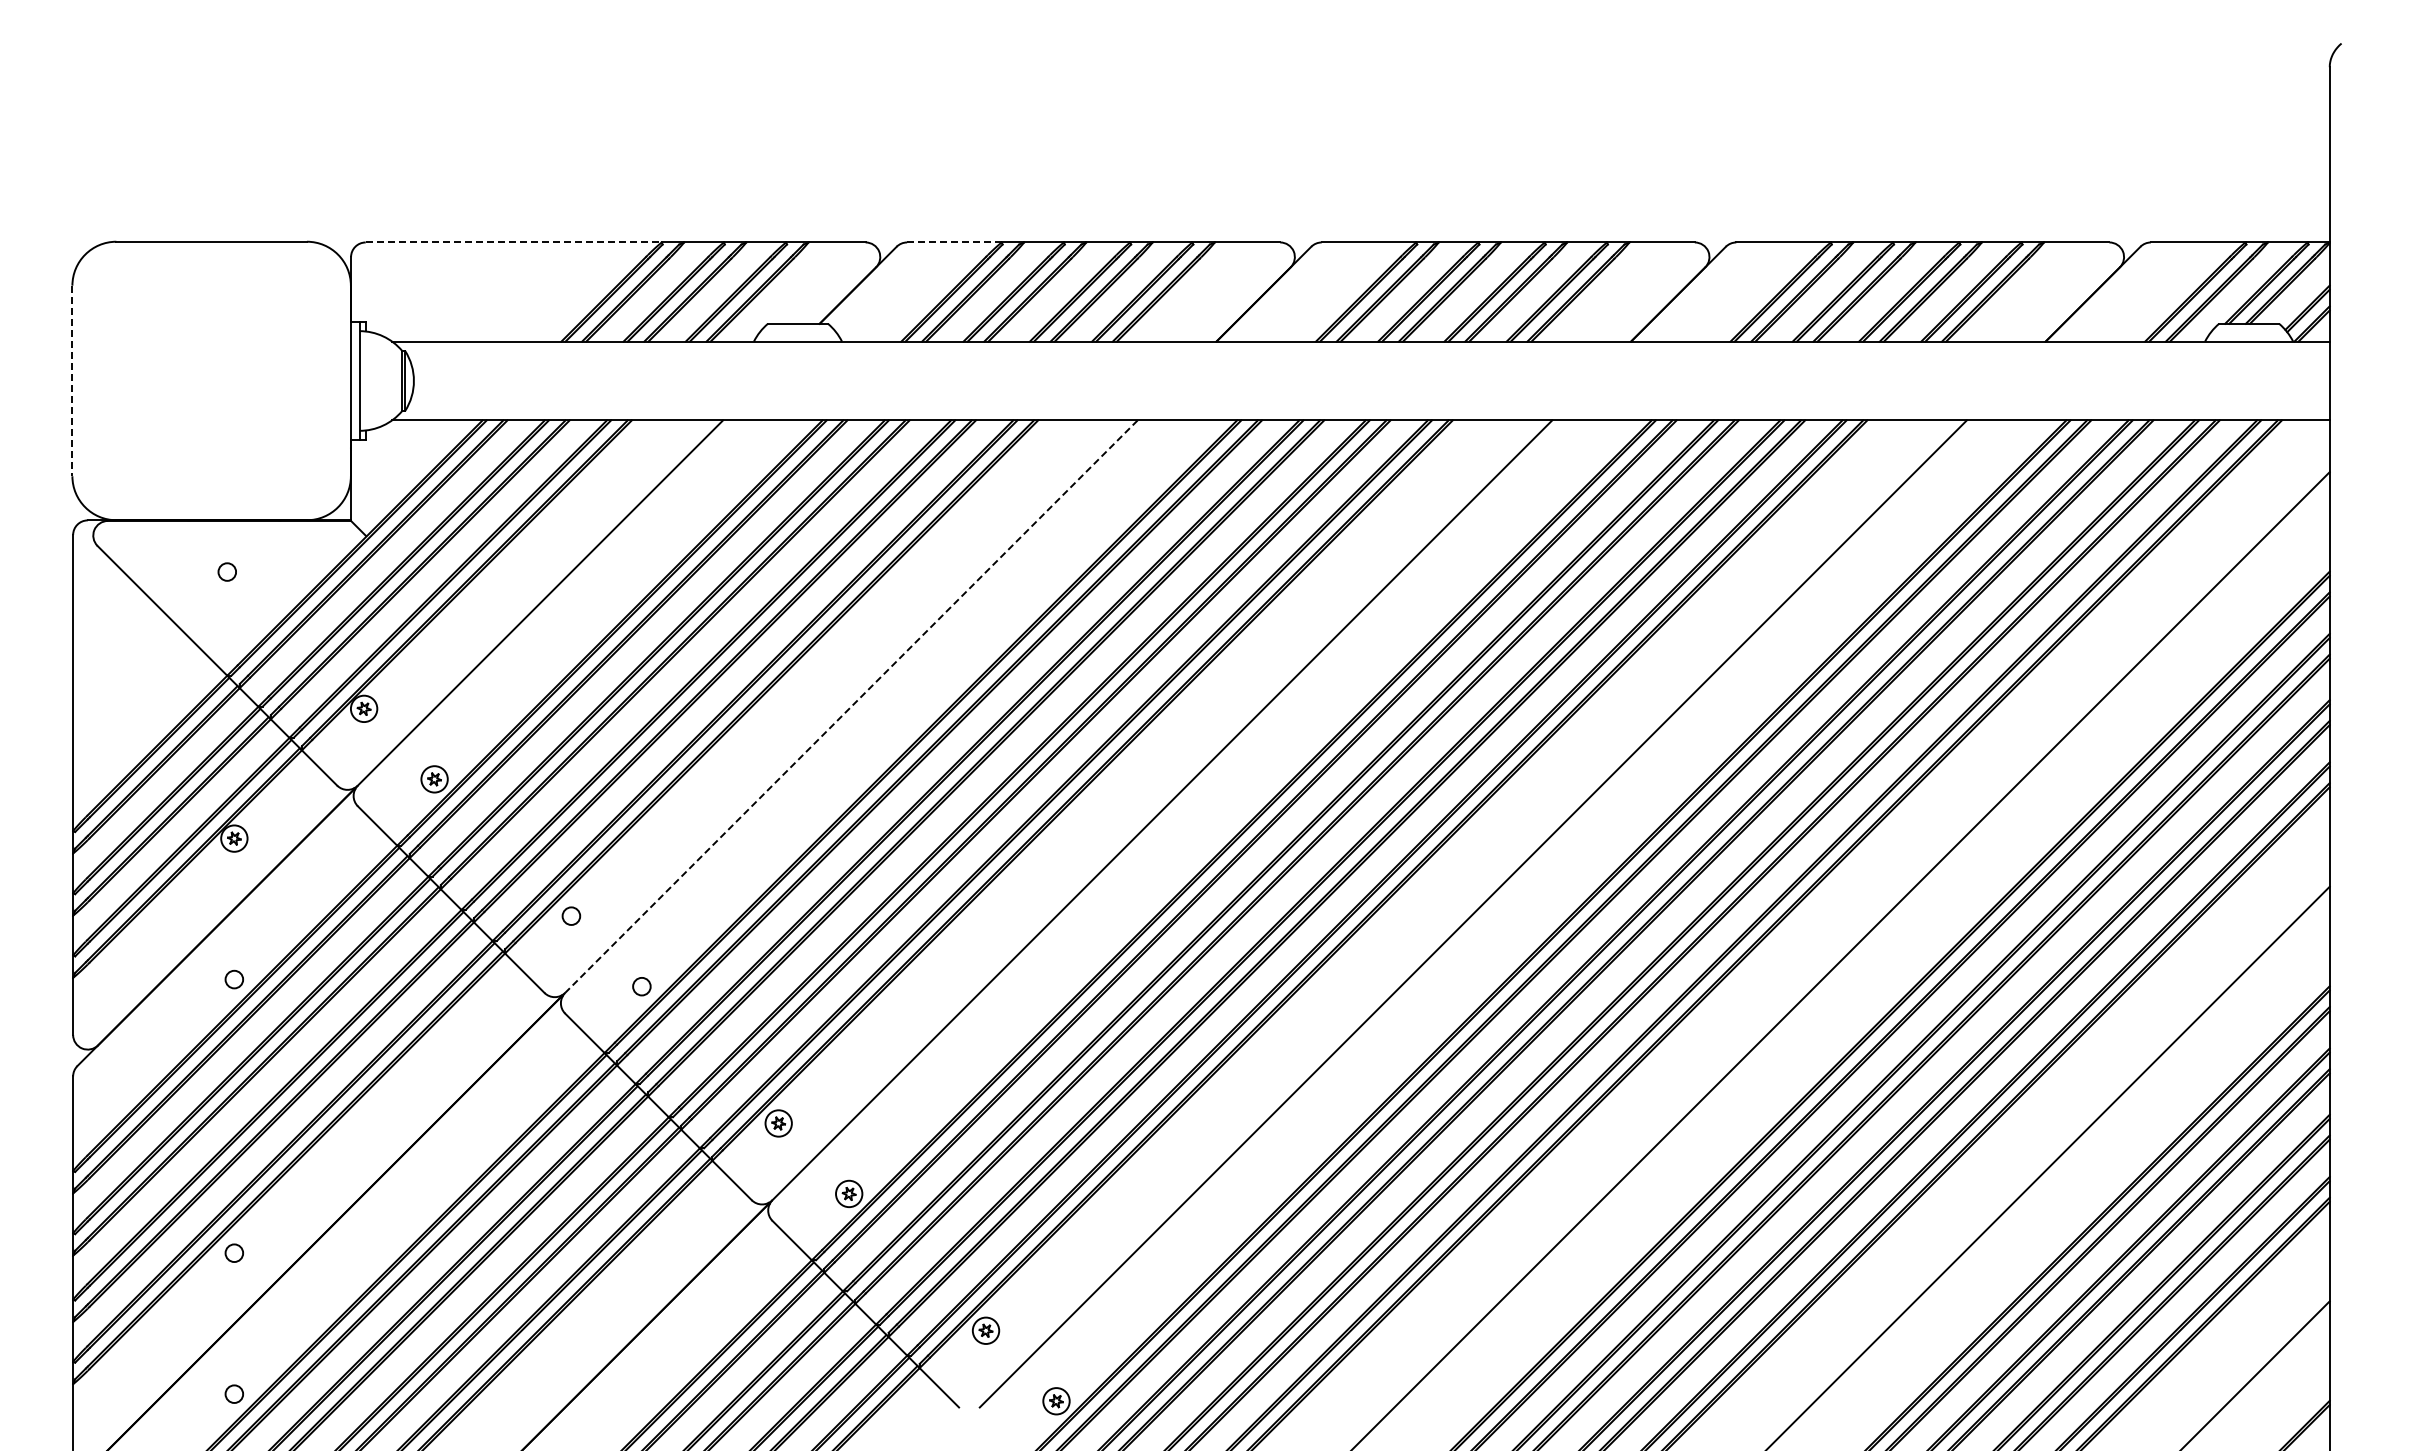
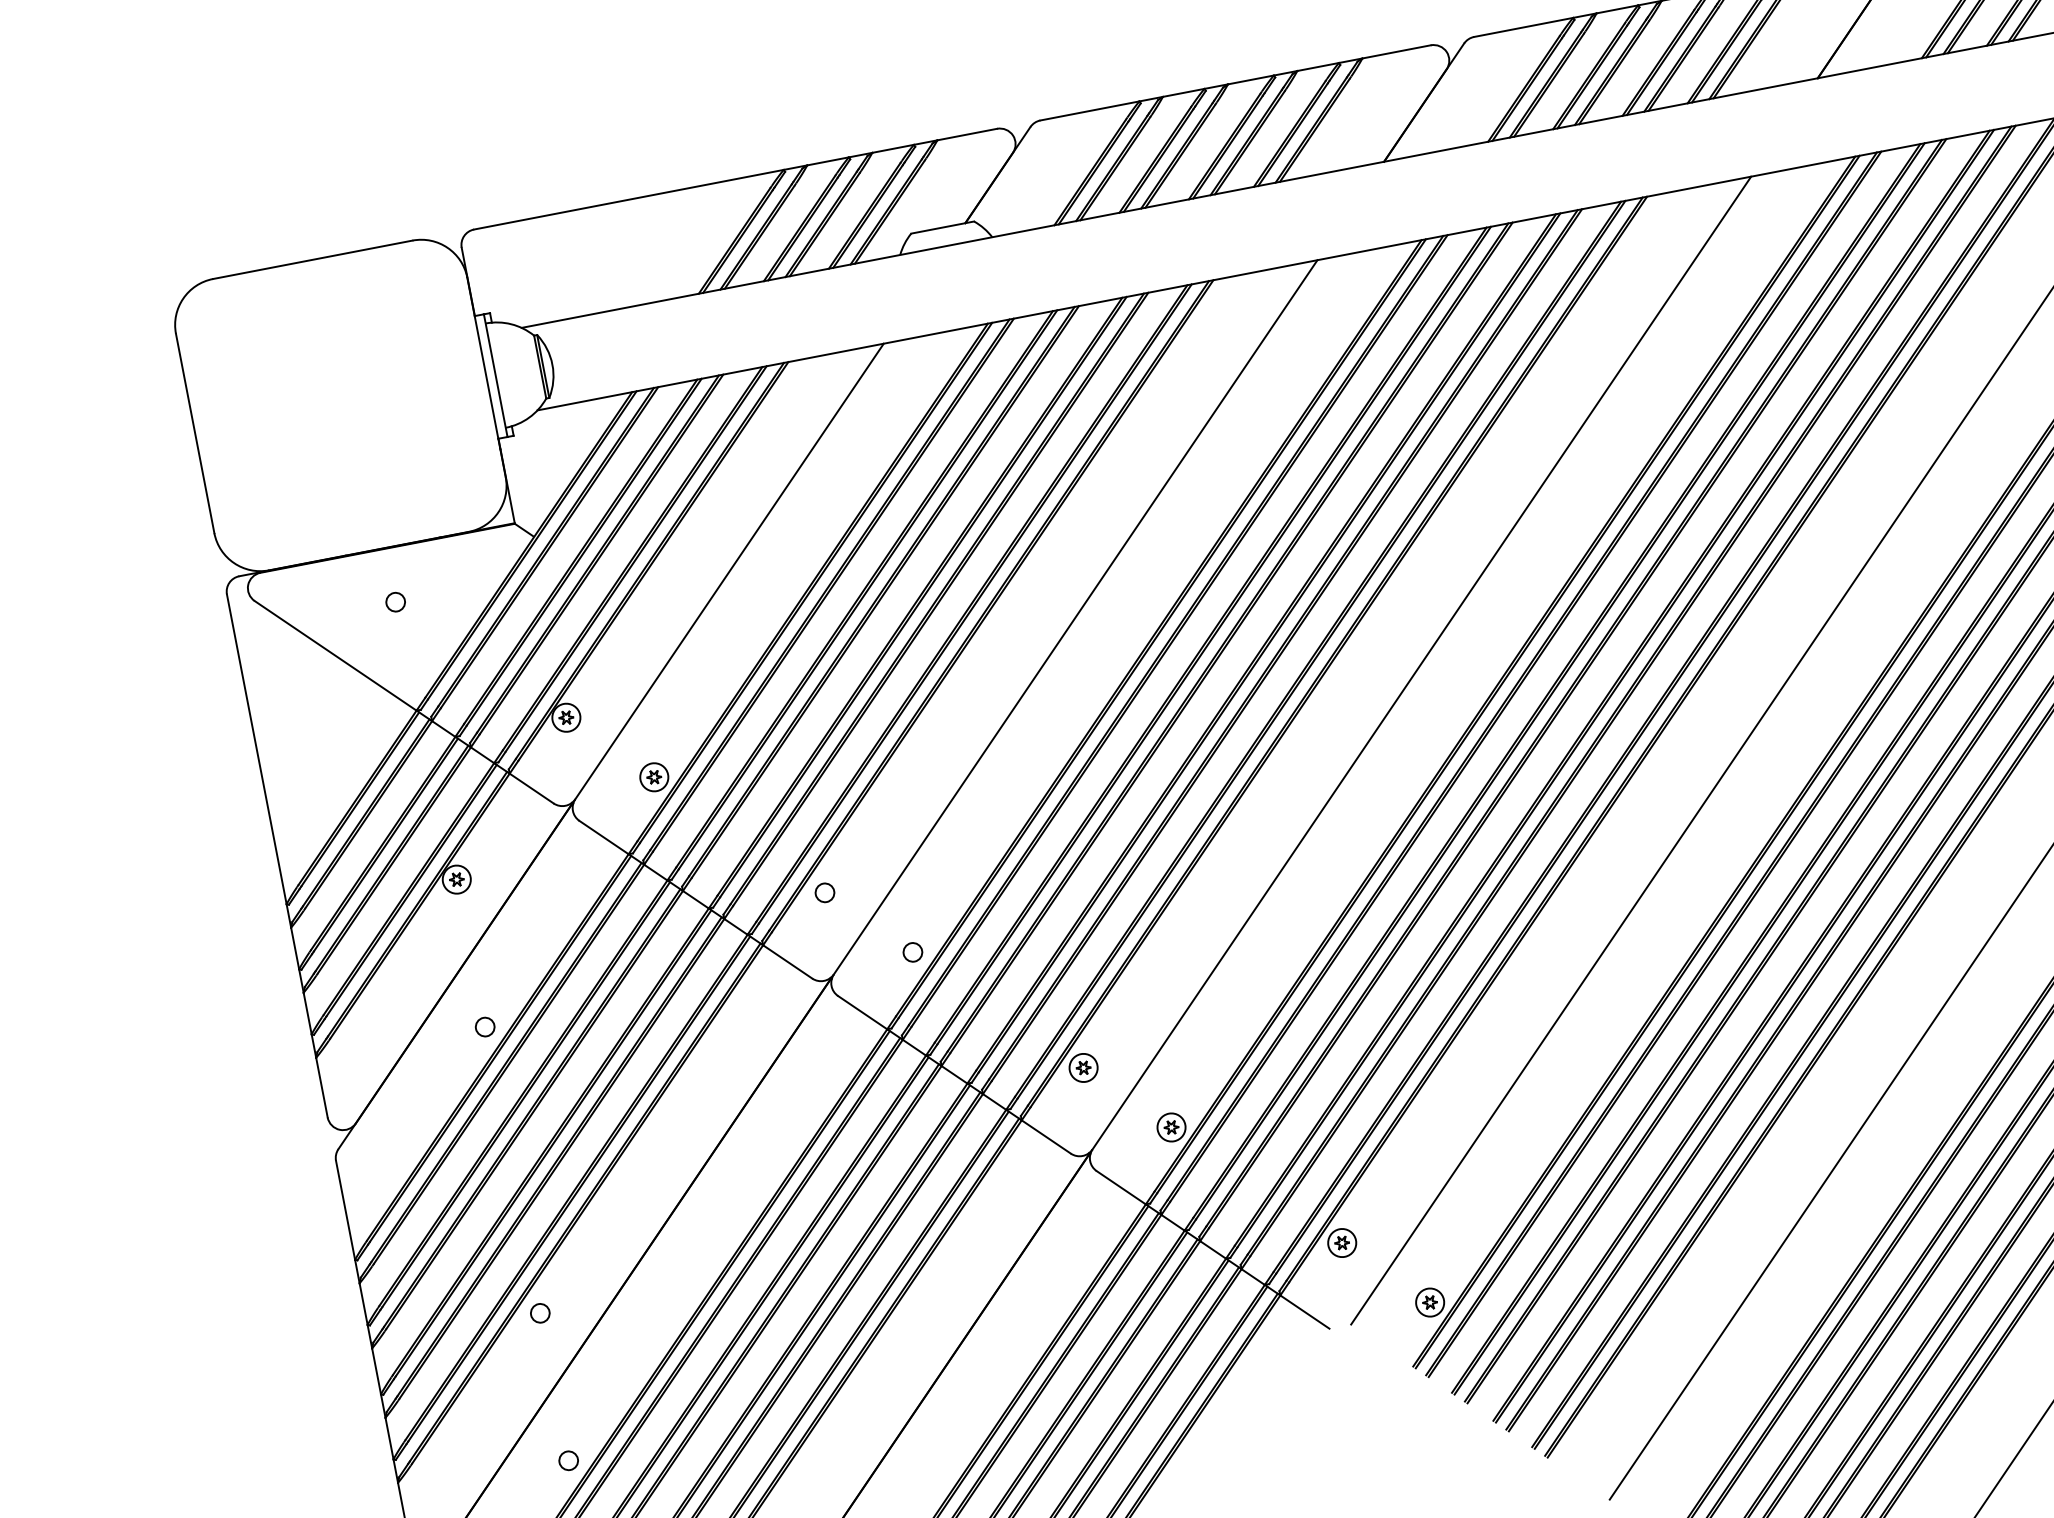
line: (514, 242) -> (629, 199), dashed -> solid
line: (954, 242) -> (1090, 110), dashed -> solid
line: (72, 381) -> (195, 434), dashed -> solid
line: (851, 706) -> (1075, 617), dashed -> solid

